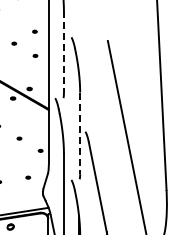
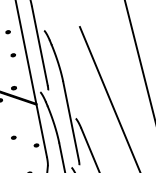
line: (63, 52) -> (39, 46), dashed -> solid
line: (80, 133) -> (71, 121), dashed -> solid

